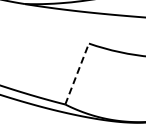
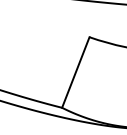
line: (77, 74) -> (76, 73), dashed -> solid

